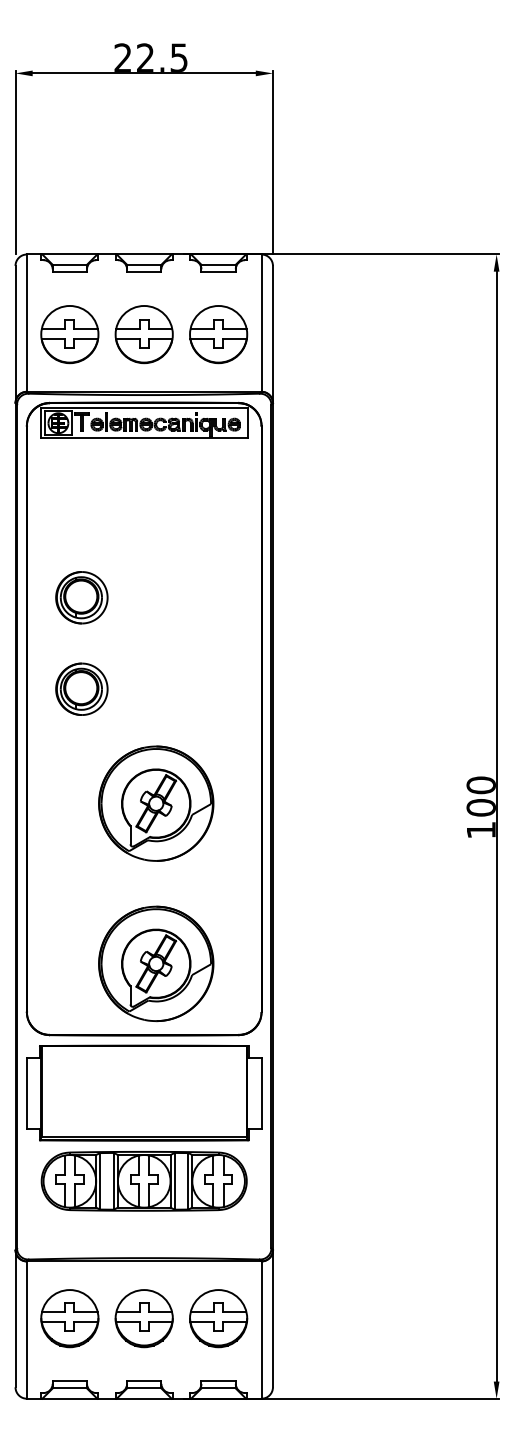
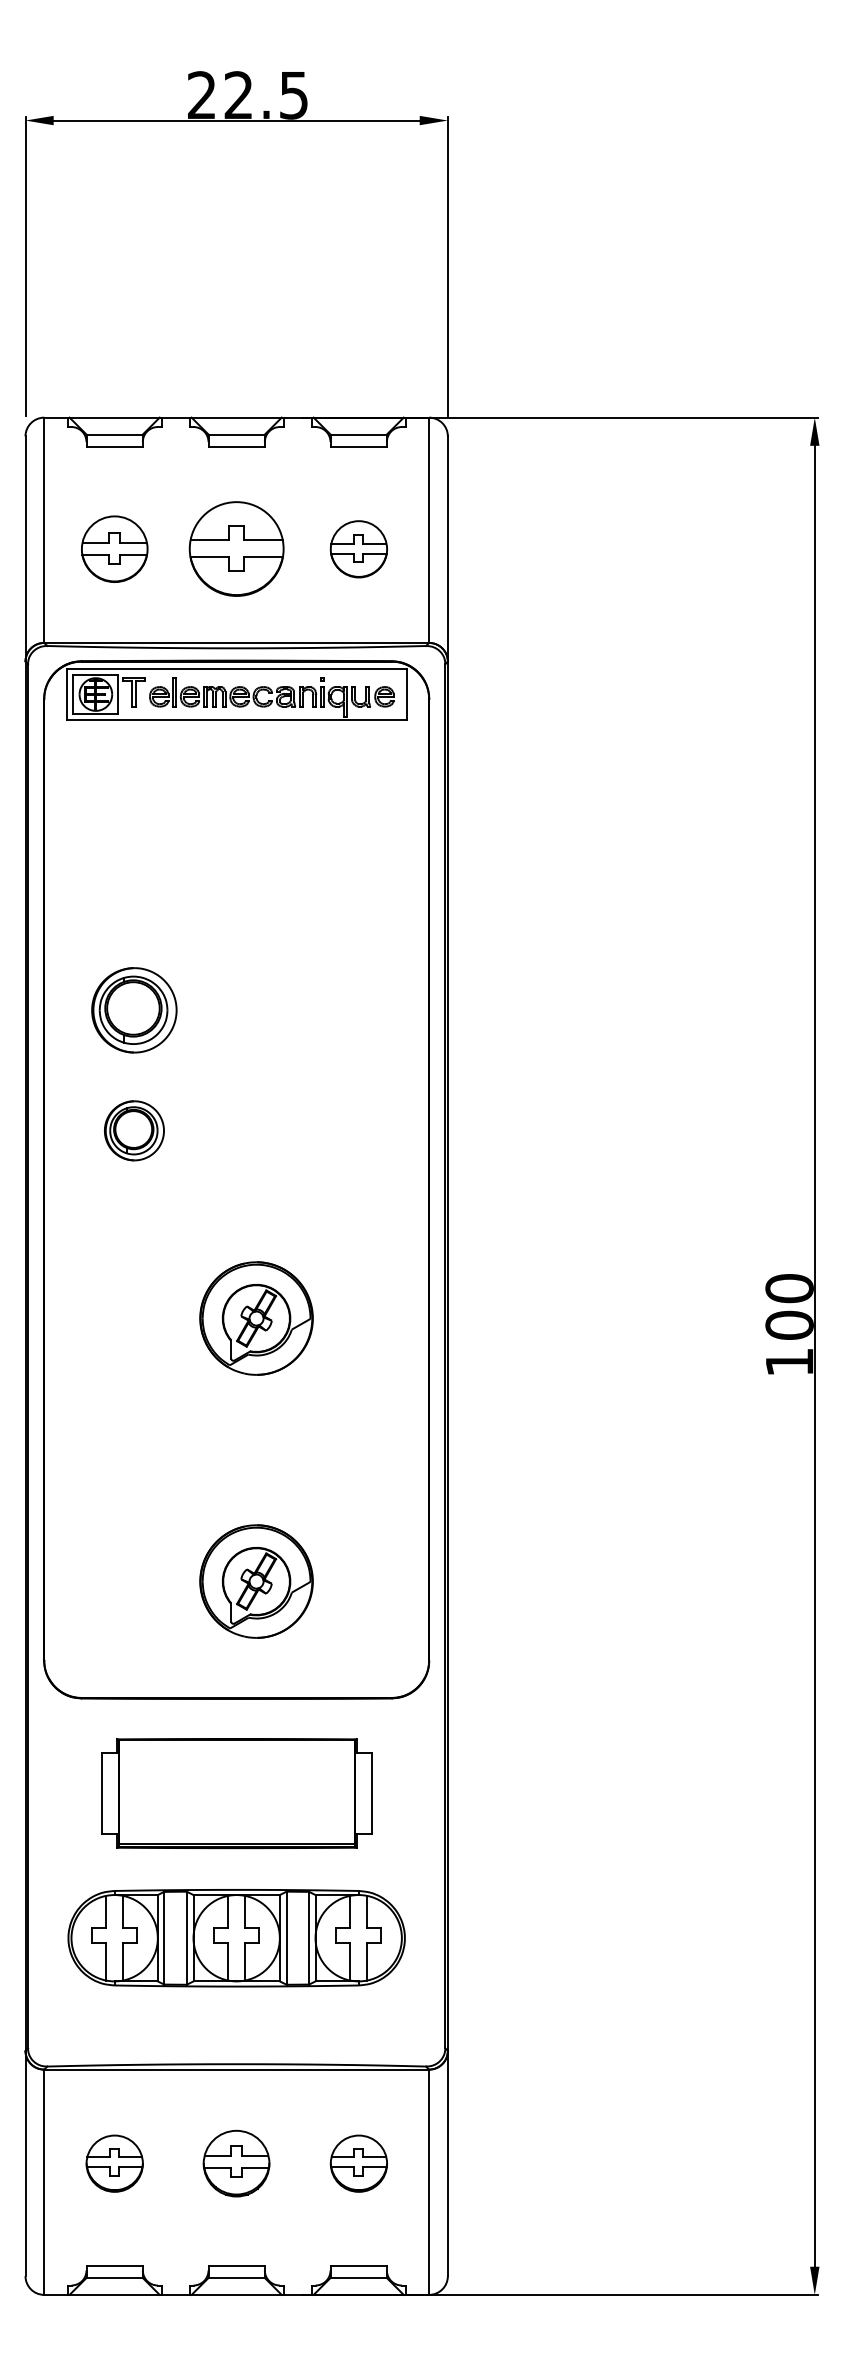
part: (69, 334) -> (114, 548), size x0.7
part: (218, 334) -> (358, 548), size x0.6
part: (81, 597) -> (133, 1009), moved
part: (81, 688) -> (133, 1129), size x0.7
part: (156, 803) -> (256, 1318), size x0.6
part: (156, 963) -> (256, 1580), size x0.6
part: (144, 1092) -> (237, 1792), size x0.7
part: (69, 1318) -> (114, 2163), size x0.6
part: (143, 1318) -> (235, 2163), size x0.7
part: (218, 1318) -> (358, 2163), size x0.6

